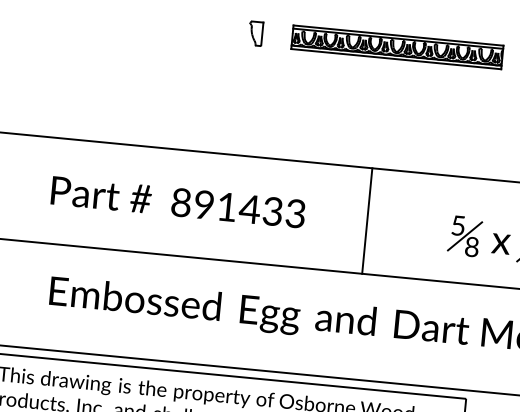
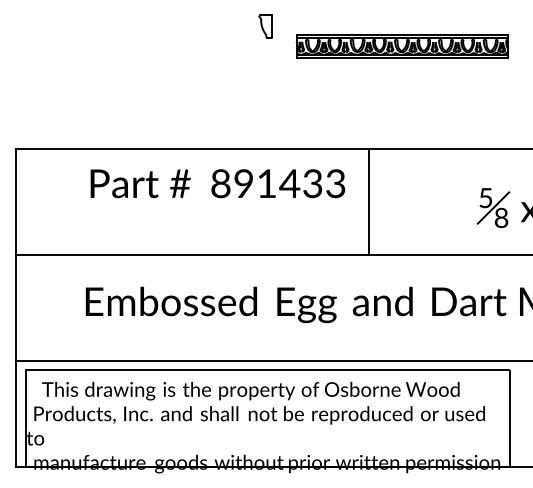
part: (396, 47) -> (401, 46), moved
text: (177, 202) -> (217, 183), moved
line: (367, 221) -> (368, 202), moved

